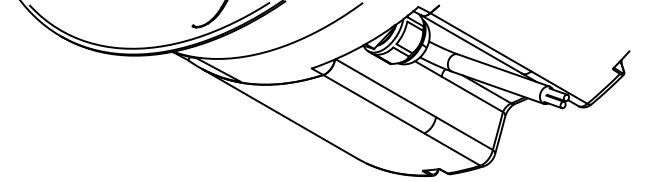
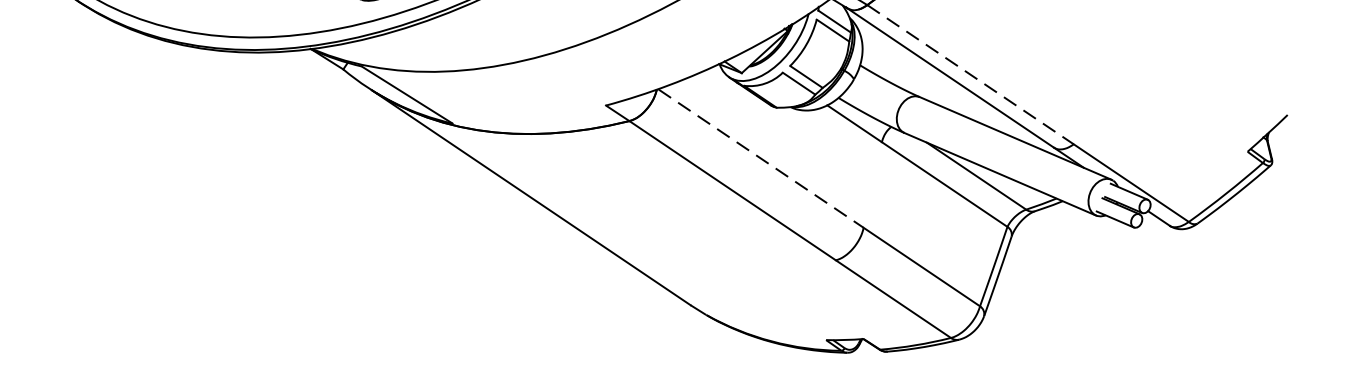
line: (481, 42) -> (971, 75), solid -> dashed
line: (385, 88) -> (760, 159), solid -> dashed

